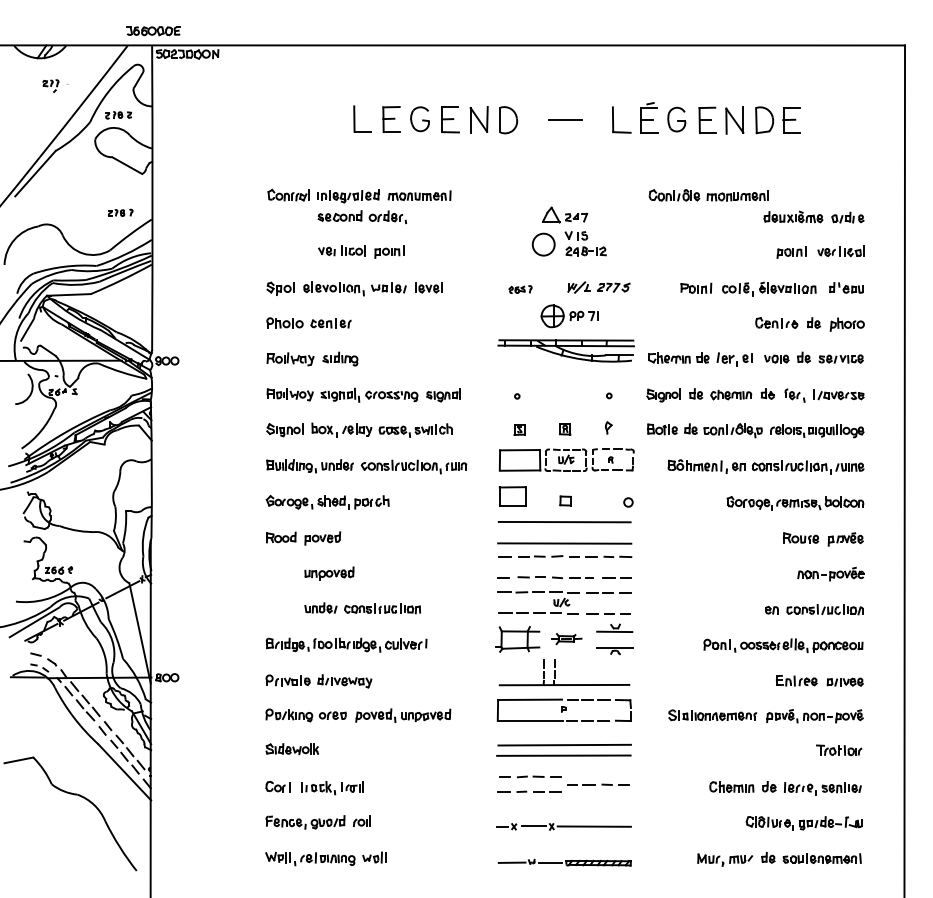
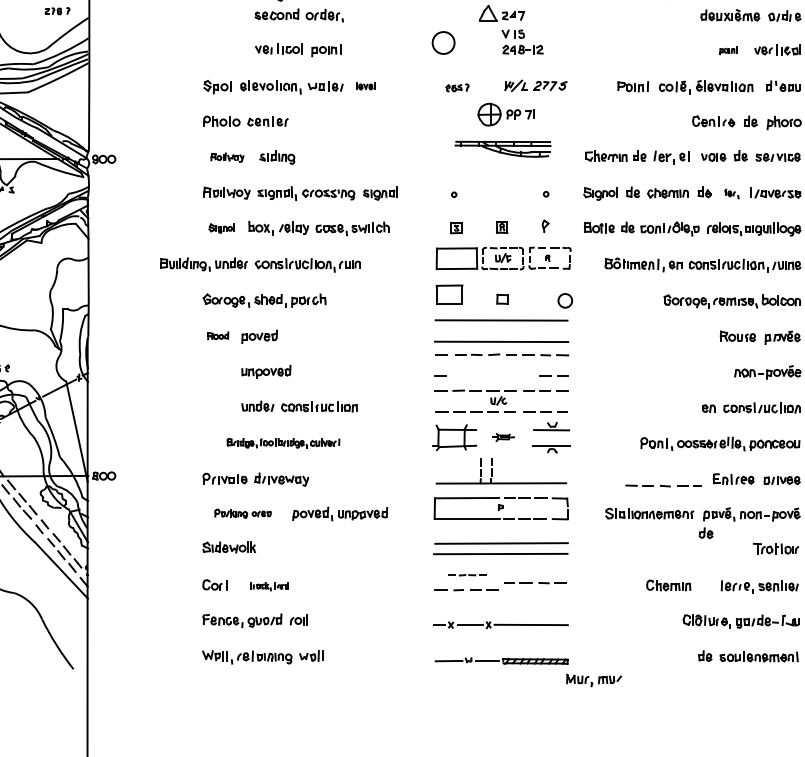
circle: (543, 244) -> (443, 42), moved
part: (791, 252) -> (728, 50), size x0.6
part: (428, 287) -> (365, 85), size x0.7
part: (565, 350) -> (502, 148), size x0.7
part: (290, 359) -> (227, 157), size x0.7
part: (794, 395) -> (731, 193), size x0.7
part: (284, 430) -> (221, 228), size x0.7
part: (366, 466) -> (260, 264), moved
circle: (628, 502) -> (565, 300), size x1.6
part: (281, 537) -> (218, 335), size x0.7
part: (555, 577) -> (663, 485), moved
part: (566, 639) -> (503, 437), size x0.7
part: (346, 644) -> (283, 442), size x0.7
part: (305, 715) -> (242, 513), size x0.7
part: (530, 776) -> (467, 574), size x0.6
part: (769, 786) -> (706, 532), moved
part: (332, 788) -> (269, 586), size x0.6
part: (725, 859) -> (594, 679), moved

